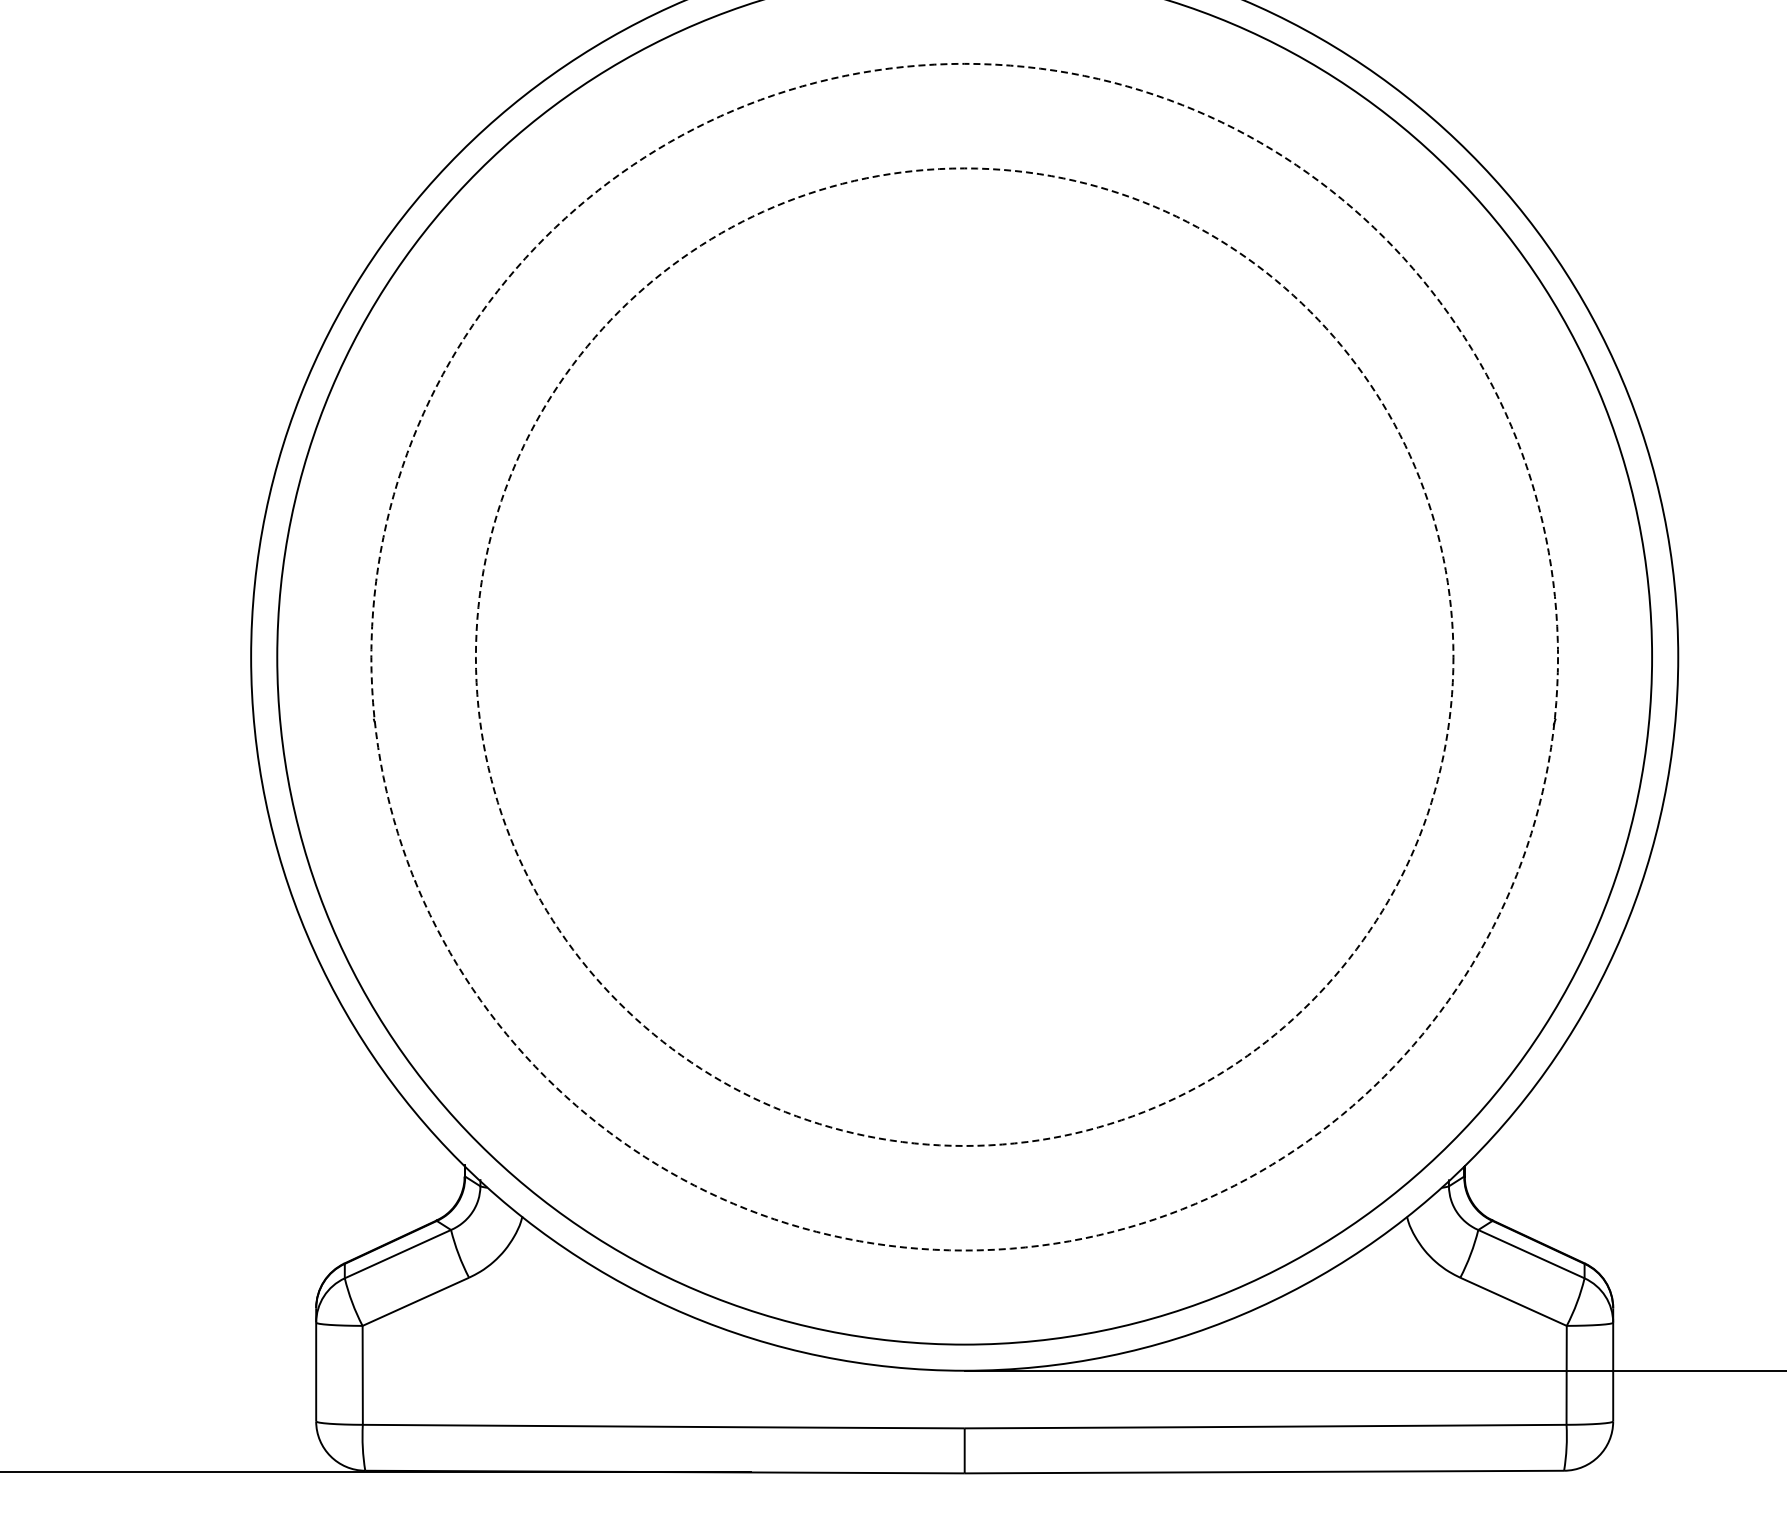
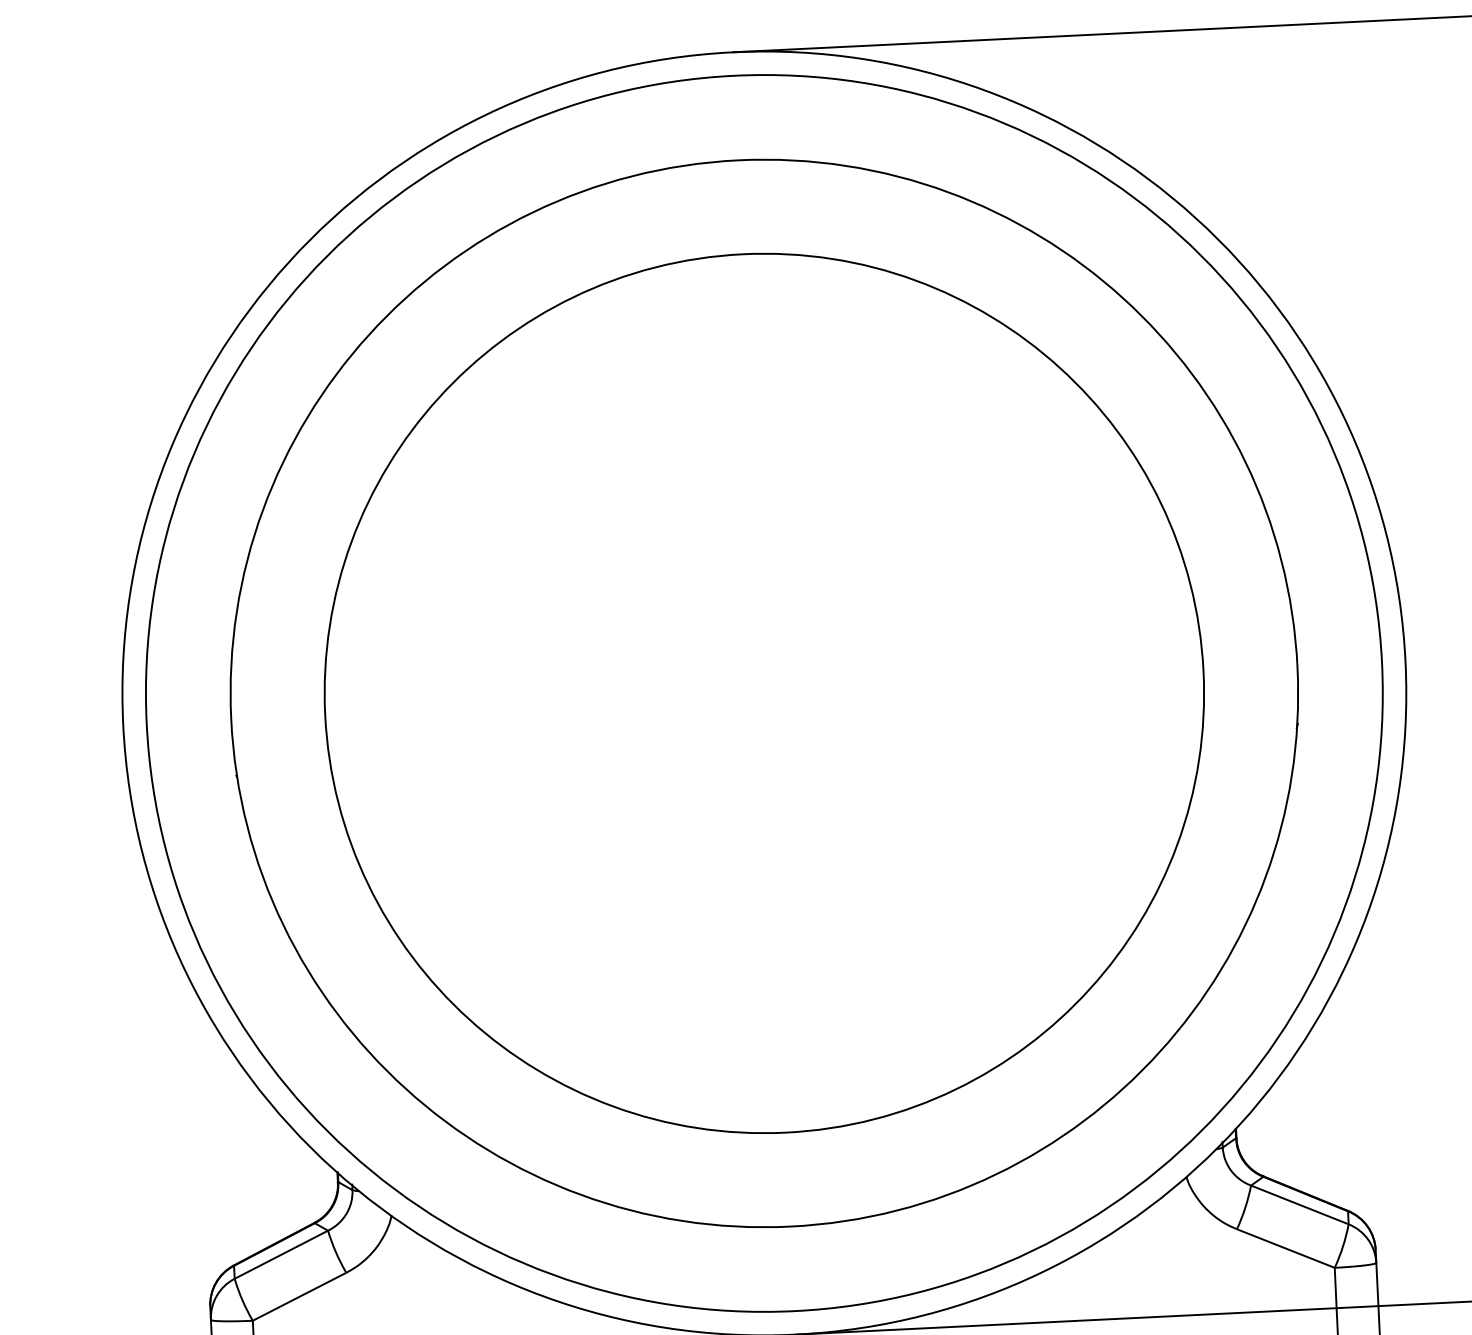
circle: (964, 656) -> (764, 692), dashed -> solid
circle: (964, 656) -> (764, 692), dashed -> solid

